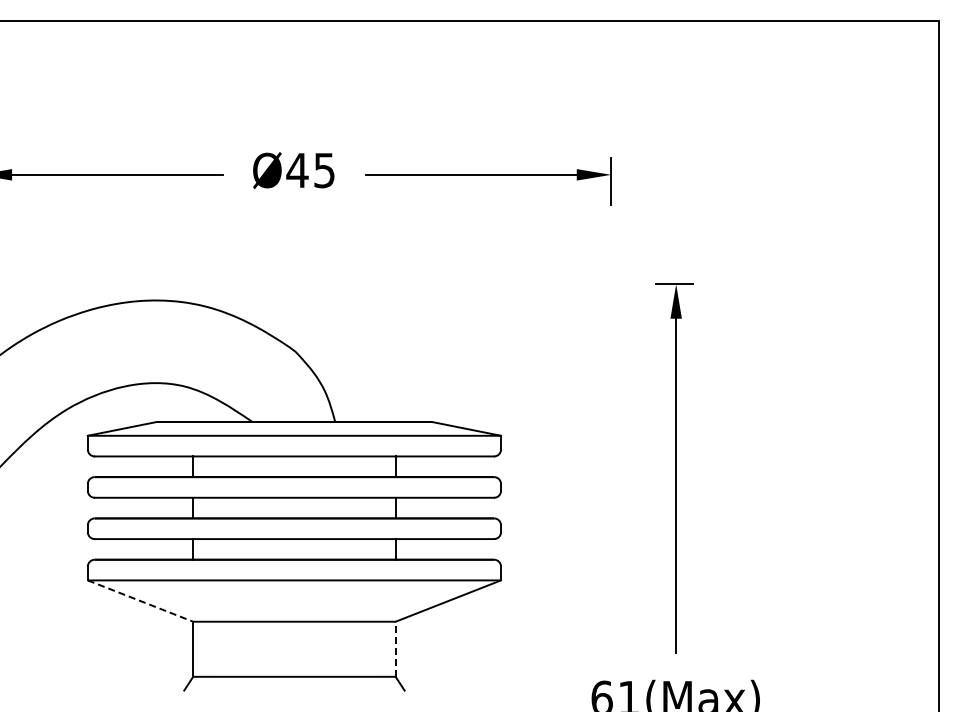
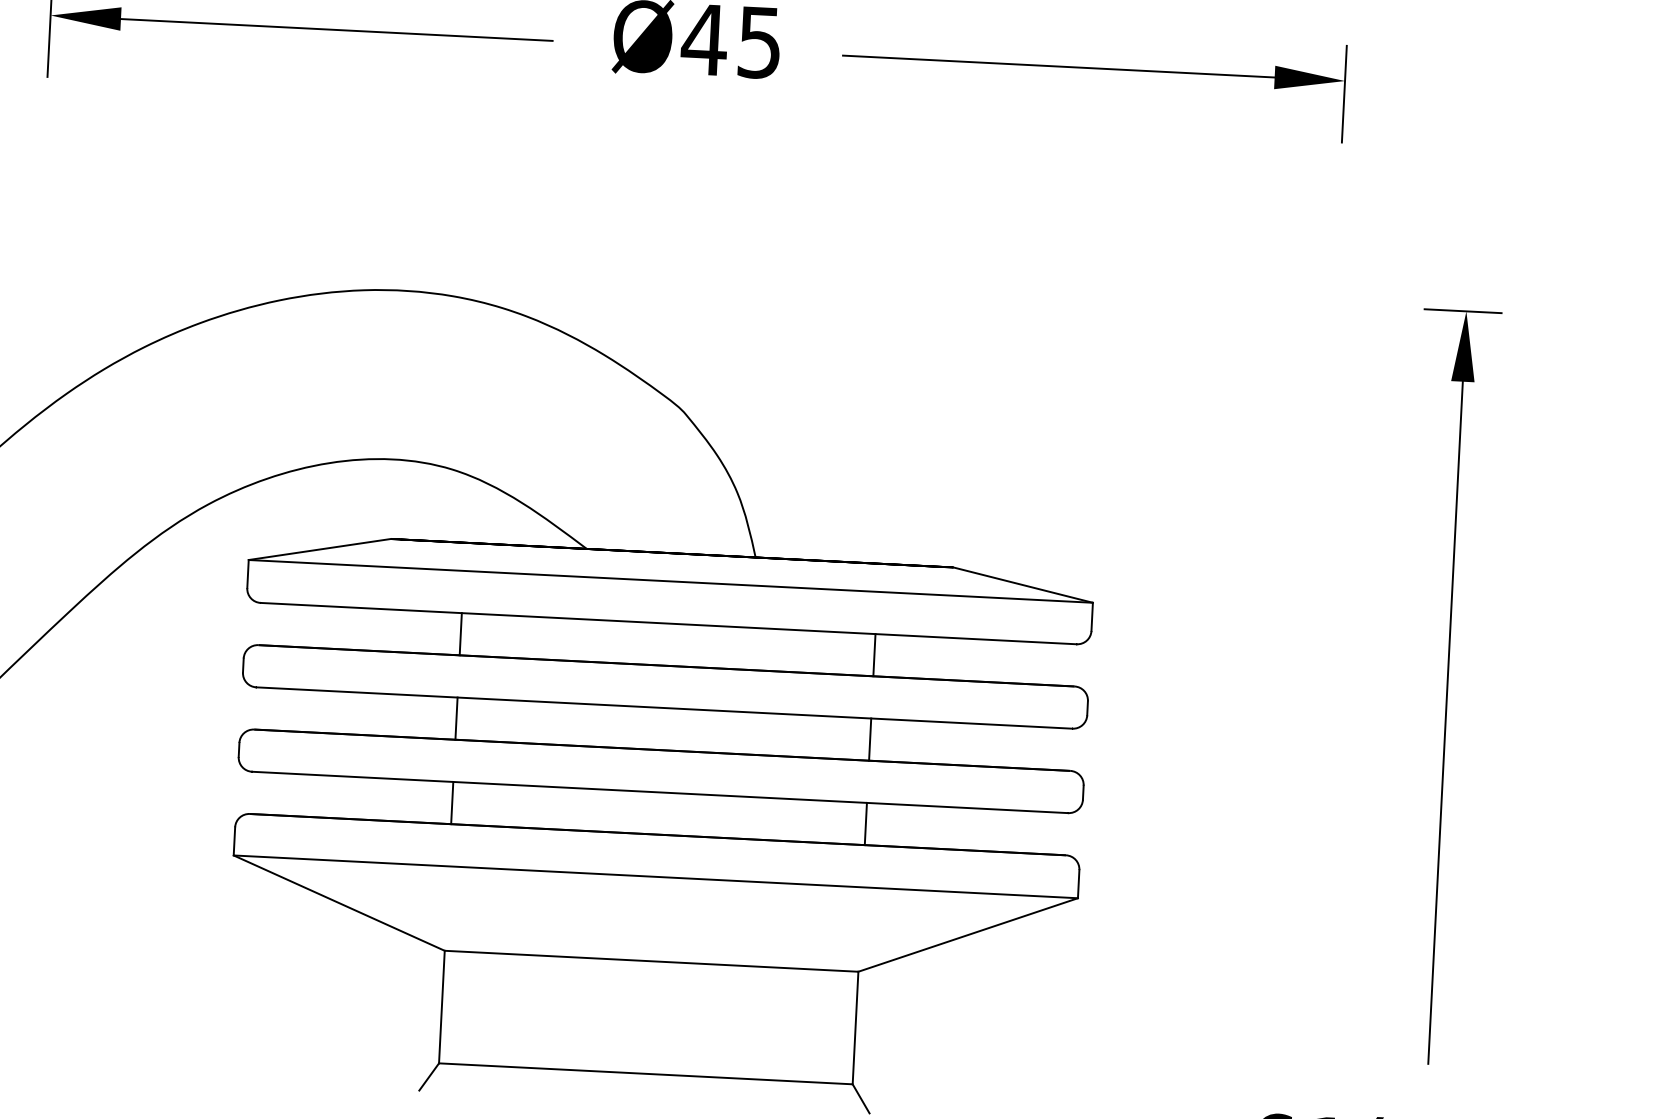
line: (140, 601) -> (339, 904), dashed -> solid
line: (395, 649) -> (855, 1028), dashed -> solid

